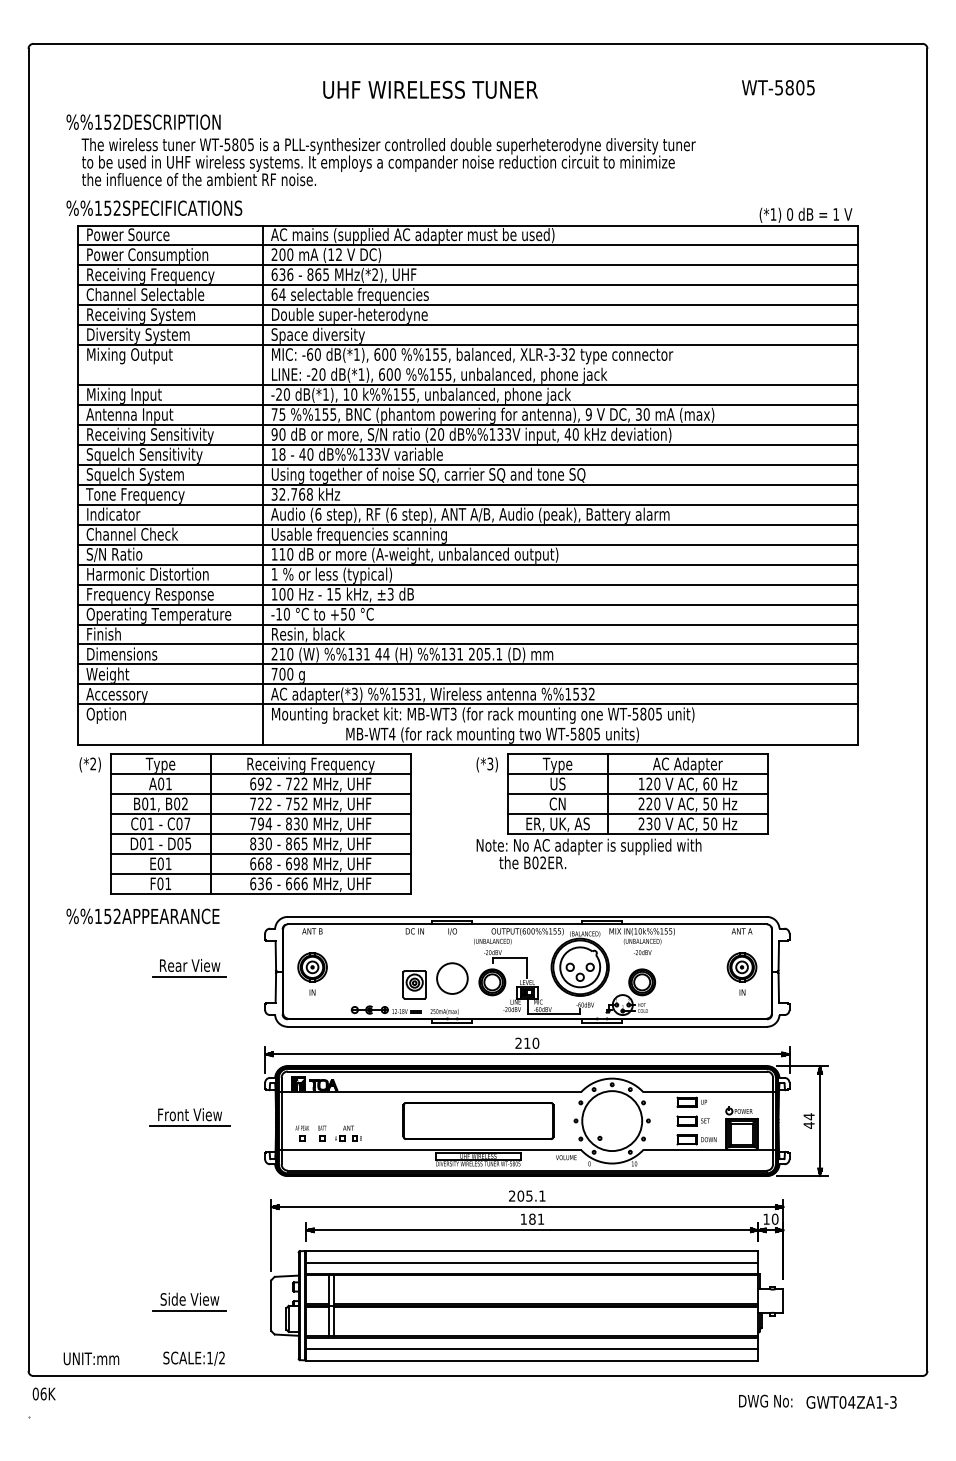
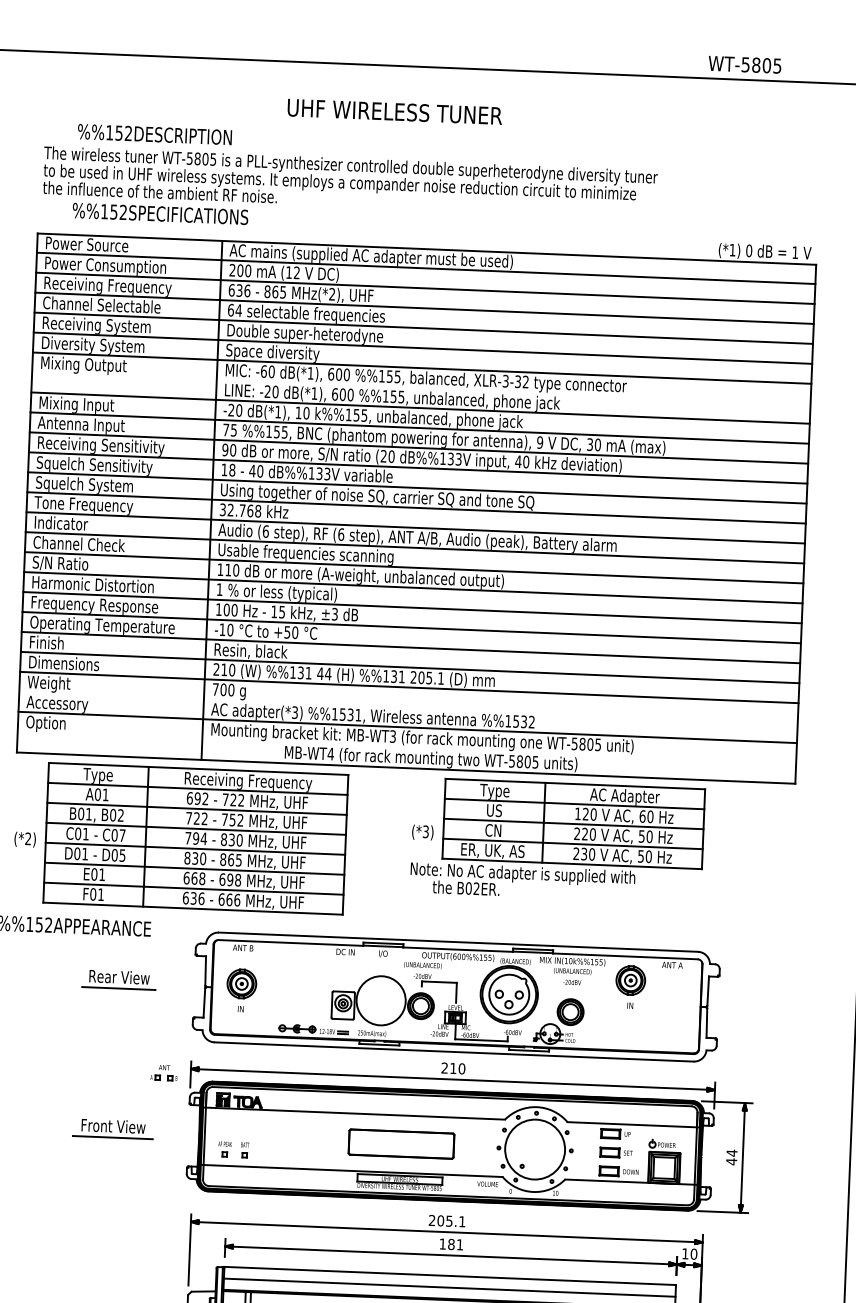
text: (778, 87) -> (745, 64), moved
text: (143, 121) -> (154, 133), moved
text: (154, 207) -> (160, 213), moved
line: (467, 684) -> (408, 707), removed
text: (89, 764) -> (24, 839), moved
text: (486, 764) -> (422, 832), moved
part: (741, 973) -> (630, 986), moved
circle: (452, 978) -> (381, 1000), size x1.6
part: (478, 1120) -> (401, 1143), size x0.7
part: (348, 1133) -> (164, 1073), moved

